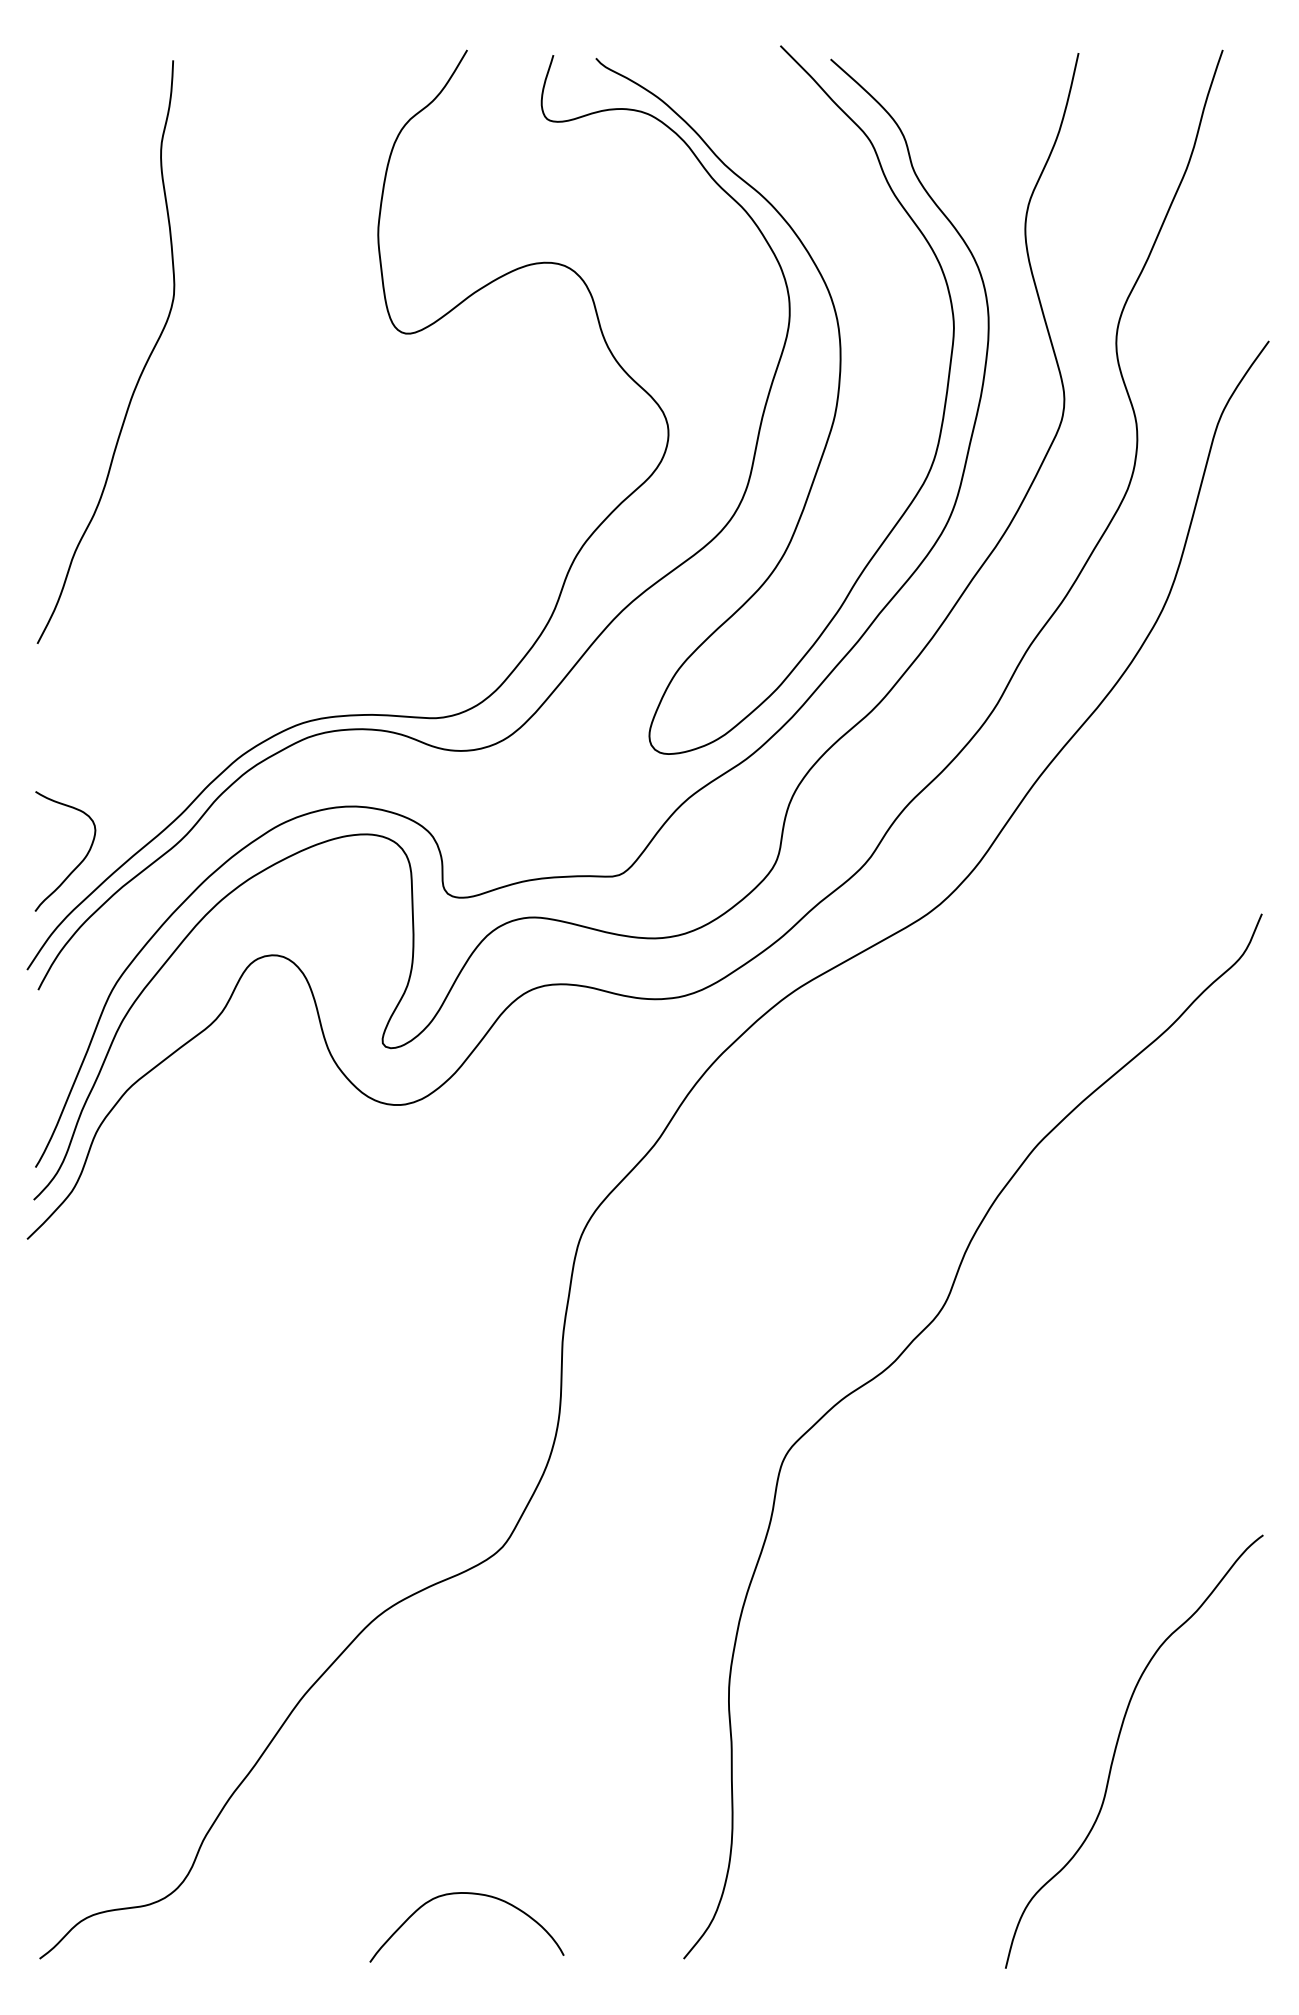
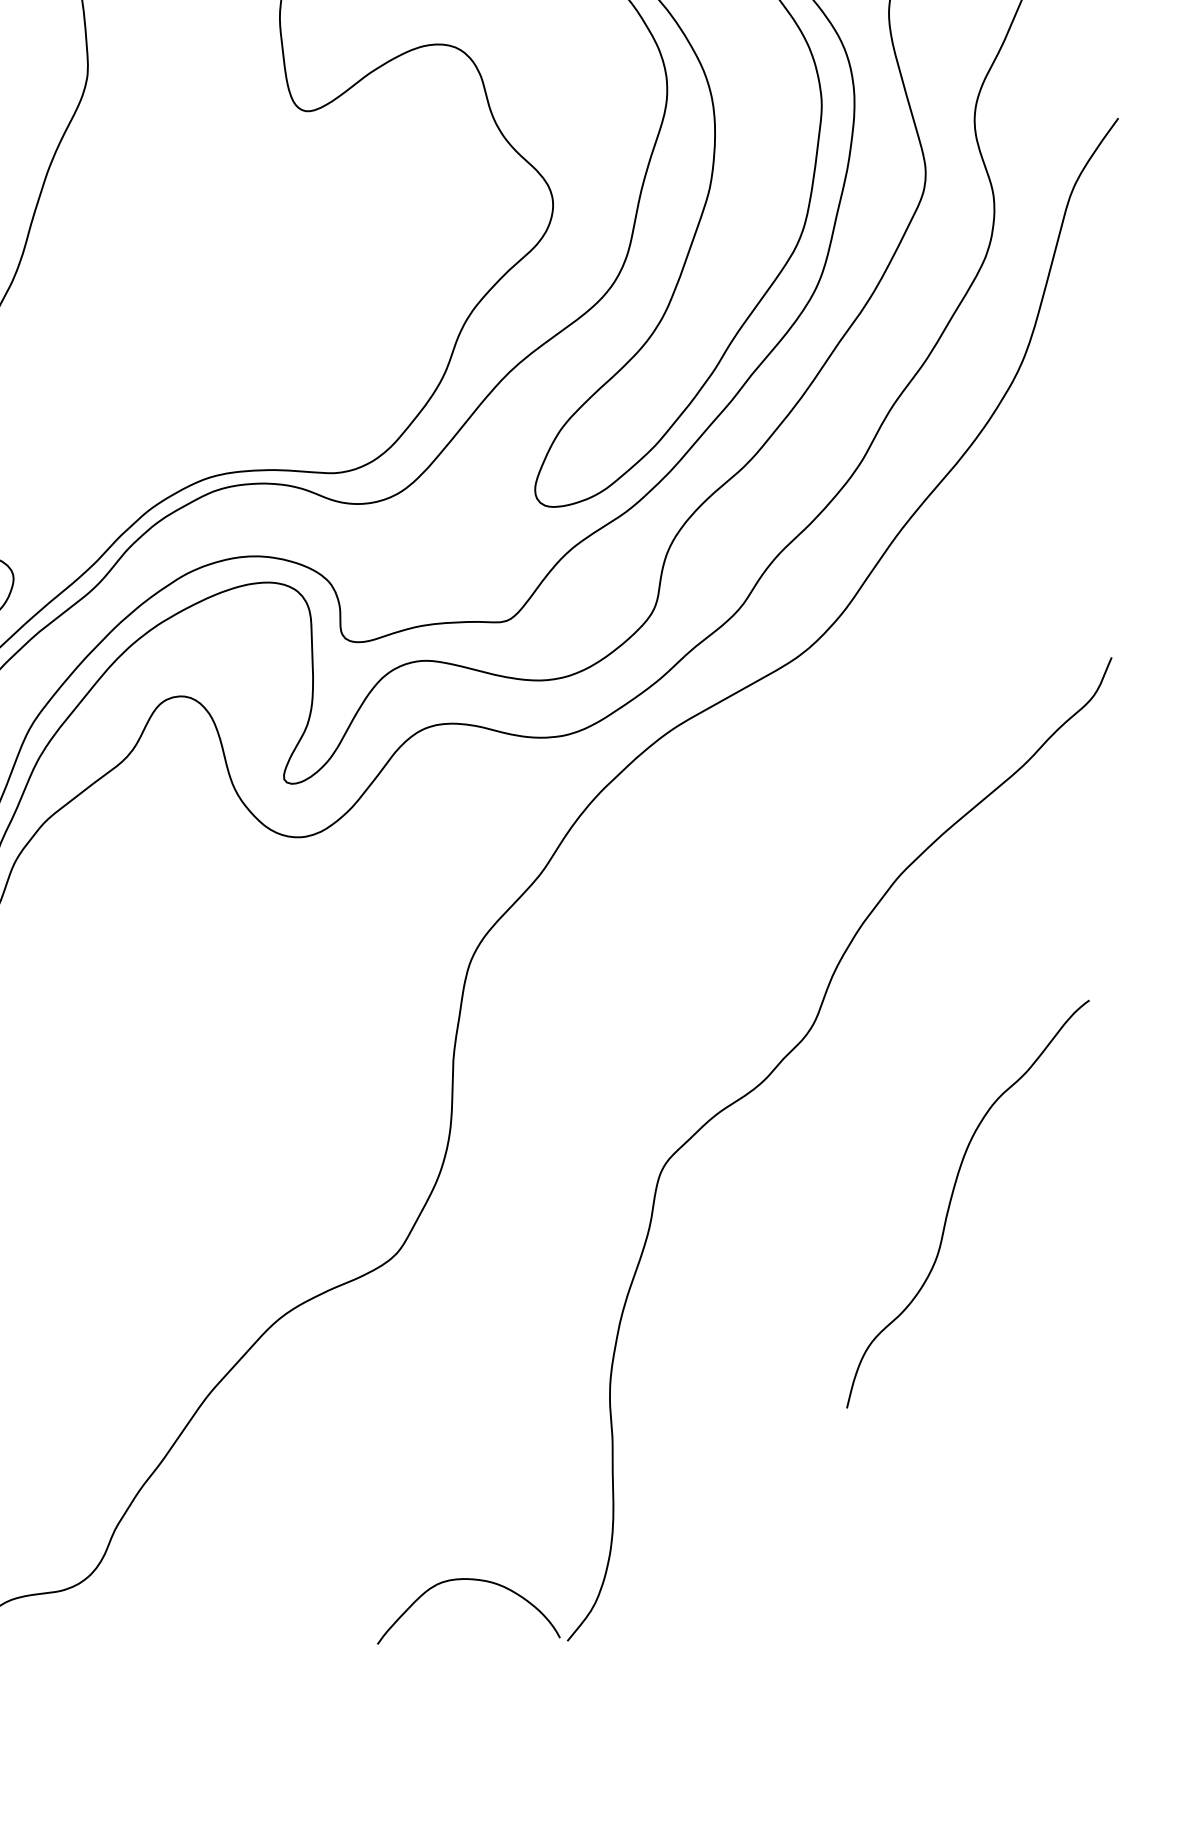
curve: (1117, 1746) -> (952, 1199), moved
curve: (469, 1894) -> (471, 1580), moved

